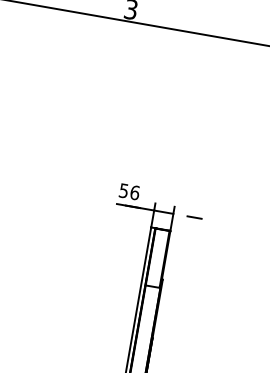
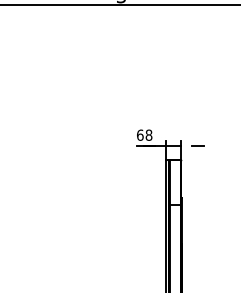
text: (129, 190) -> (144, 134), 56 -> 68

